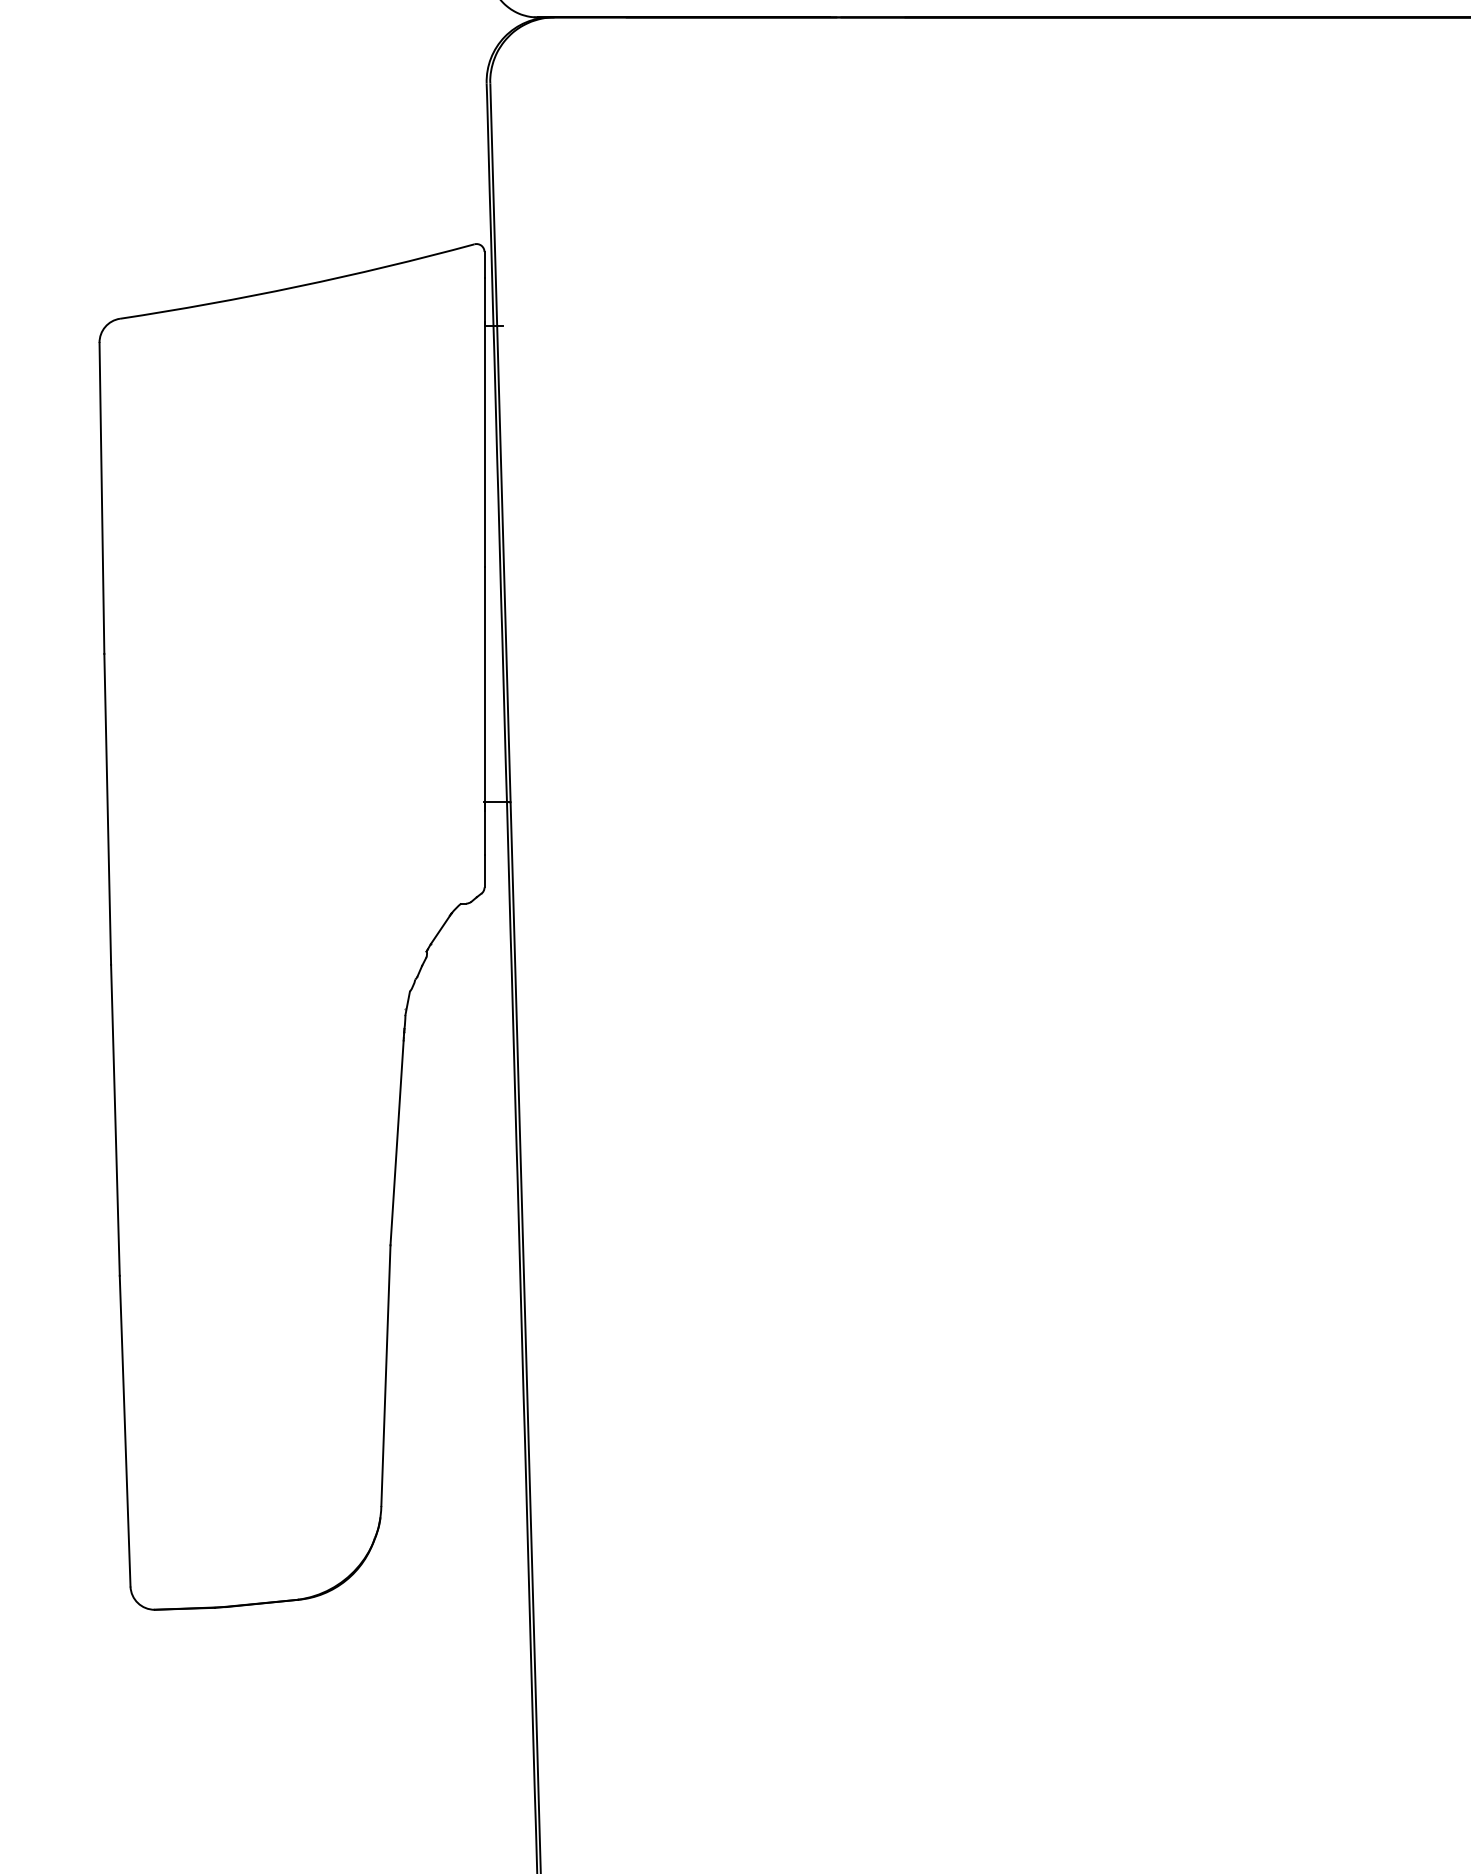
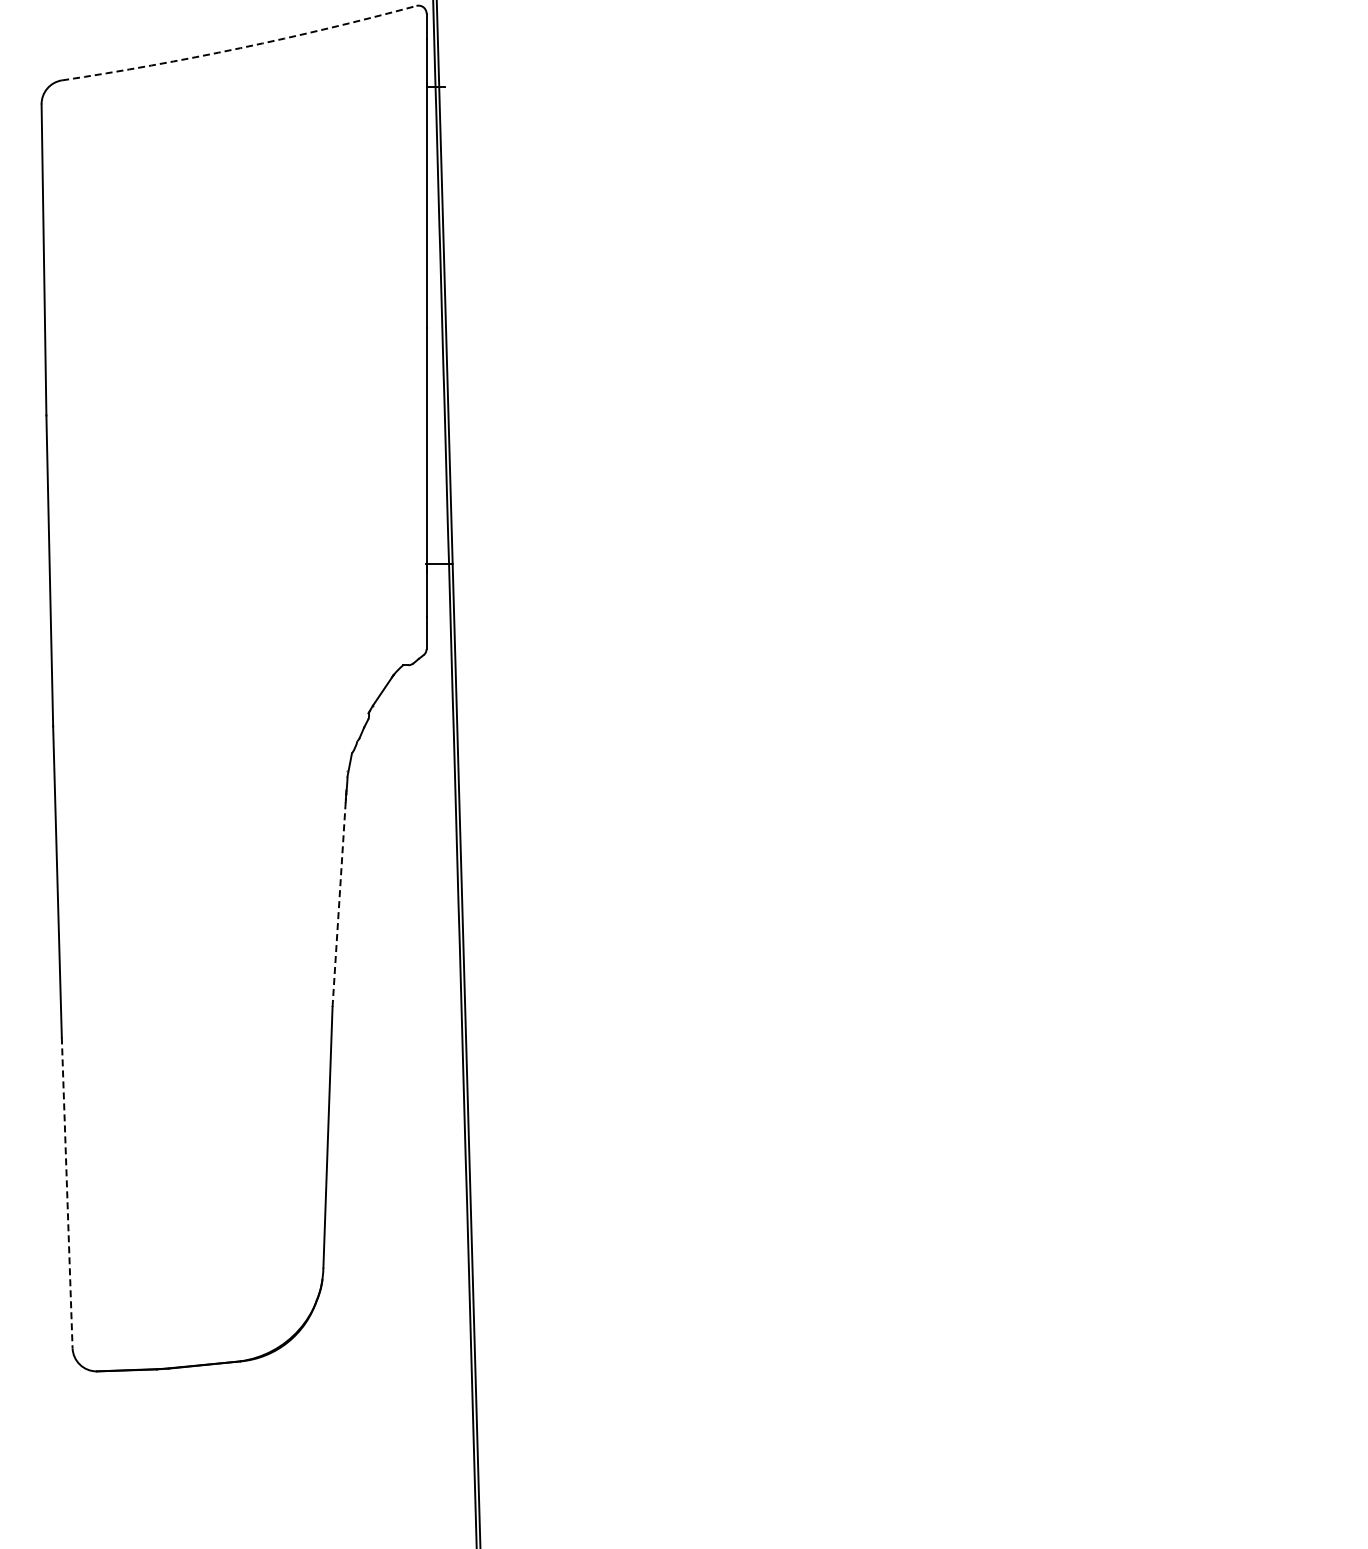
arc: (298, 286) -> (240, 48), solid -> dashed
line: (397, 1142) -> (339, 904), solid -> dashed
line: (125, 1431) -> (67, 1193), solid -> dashed

